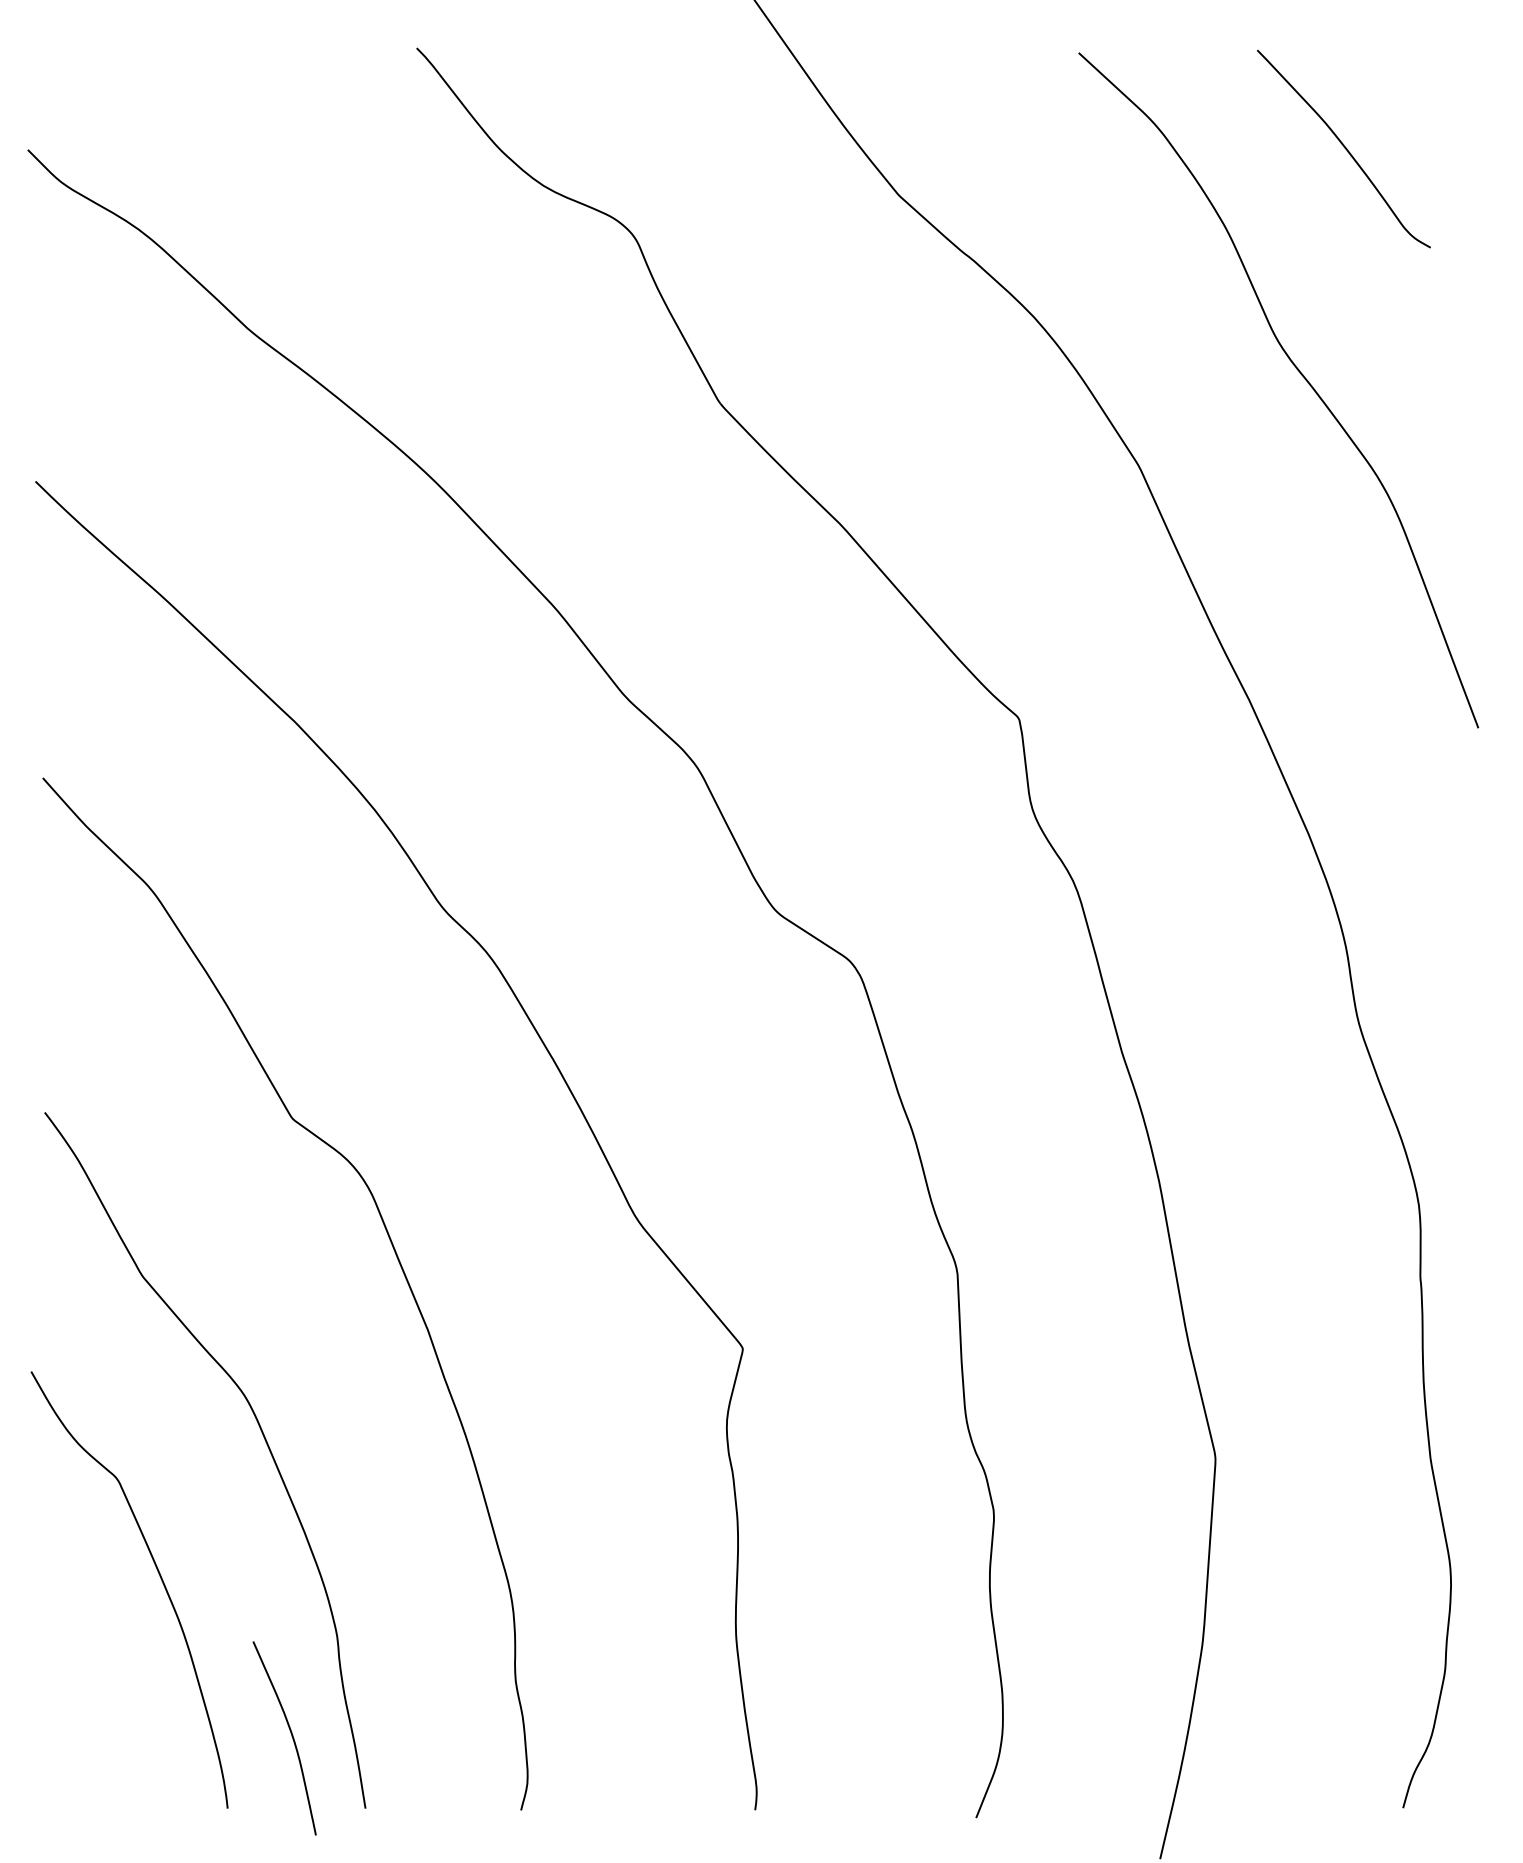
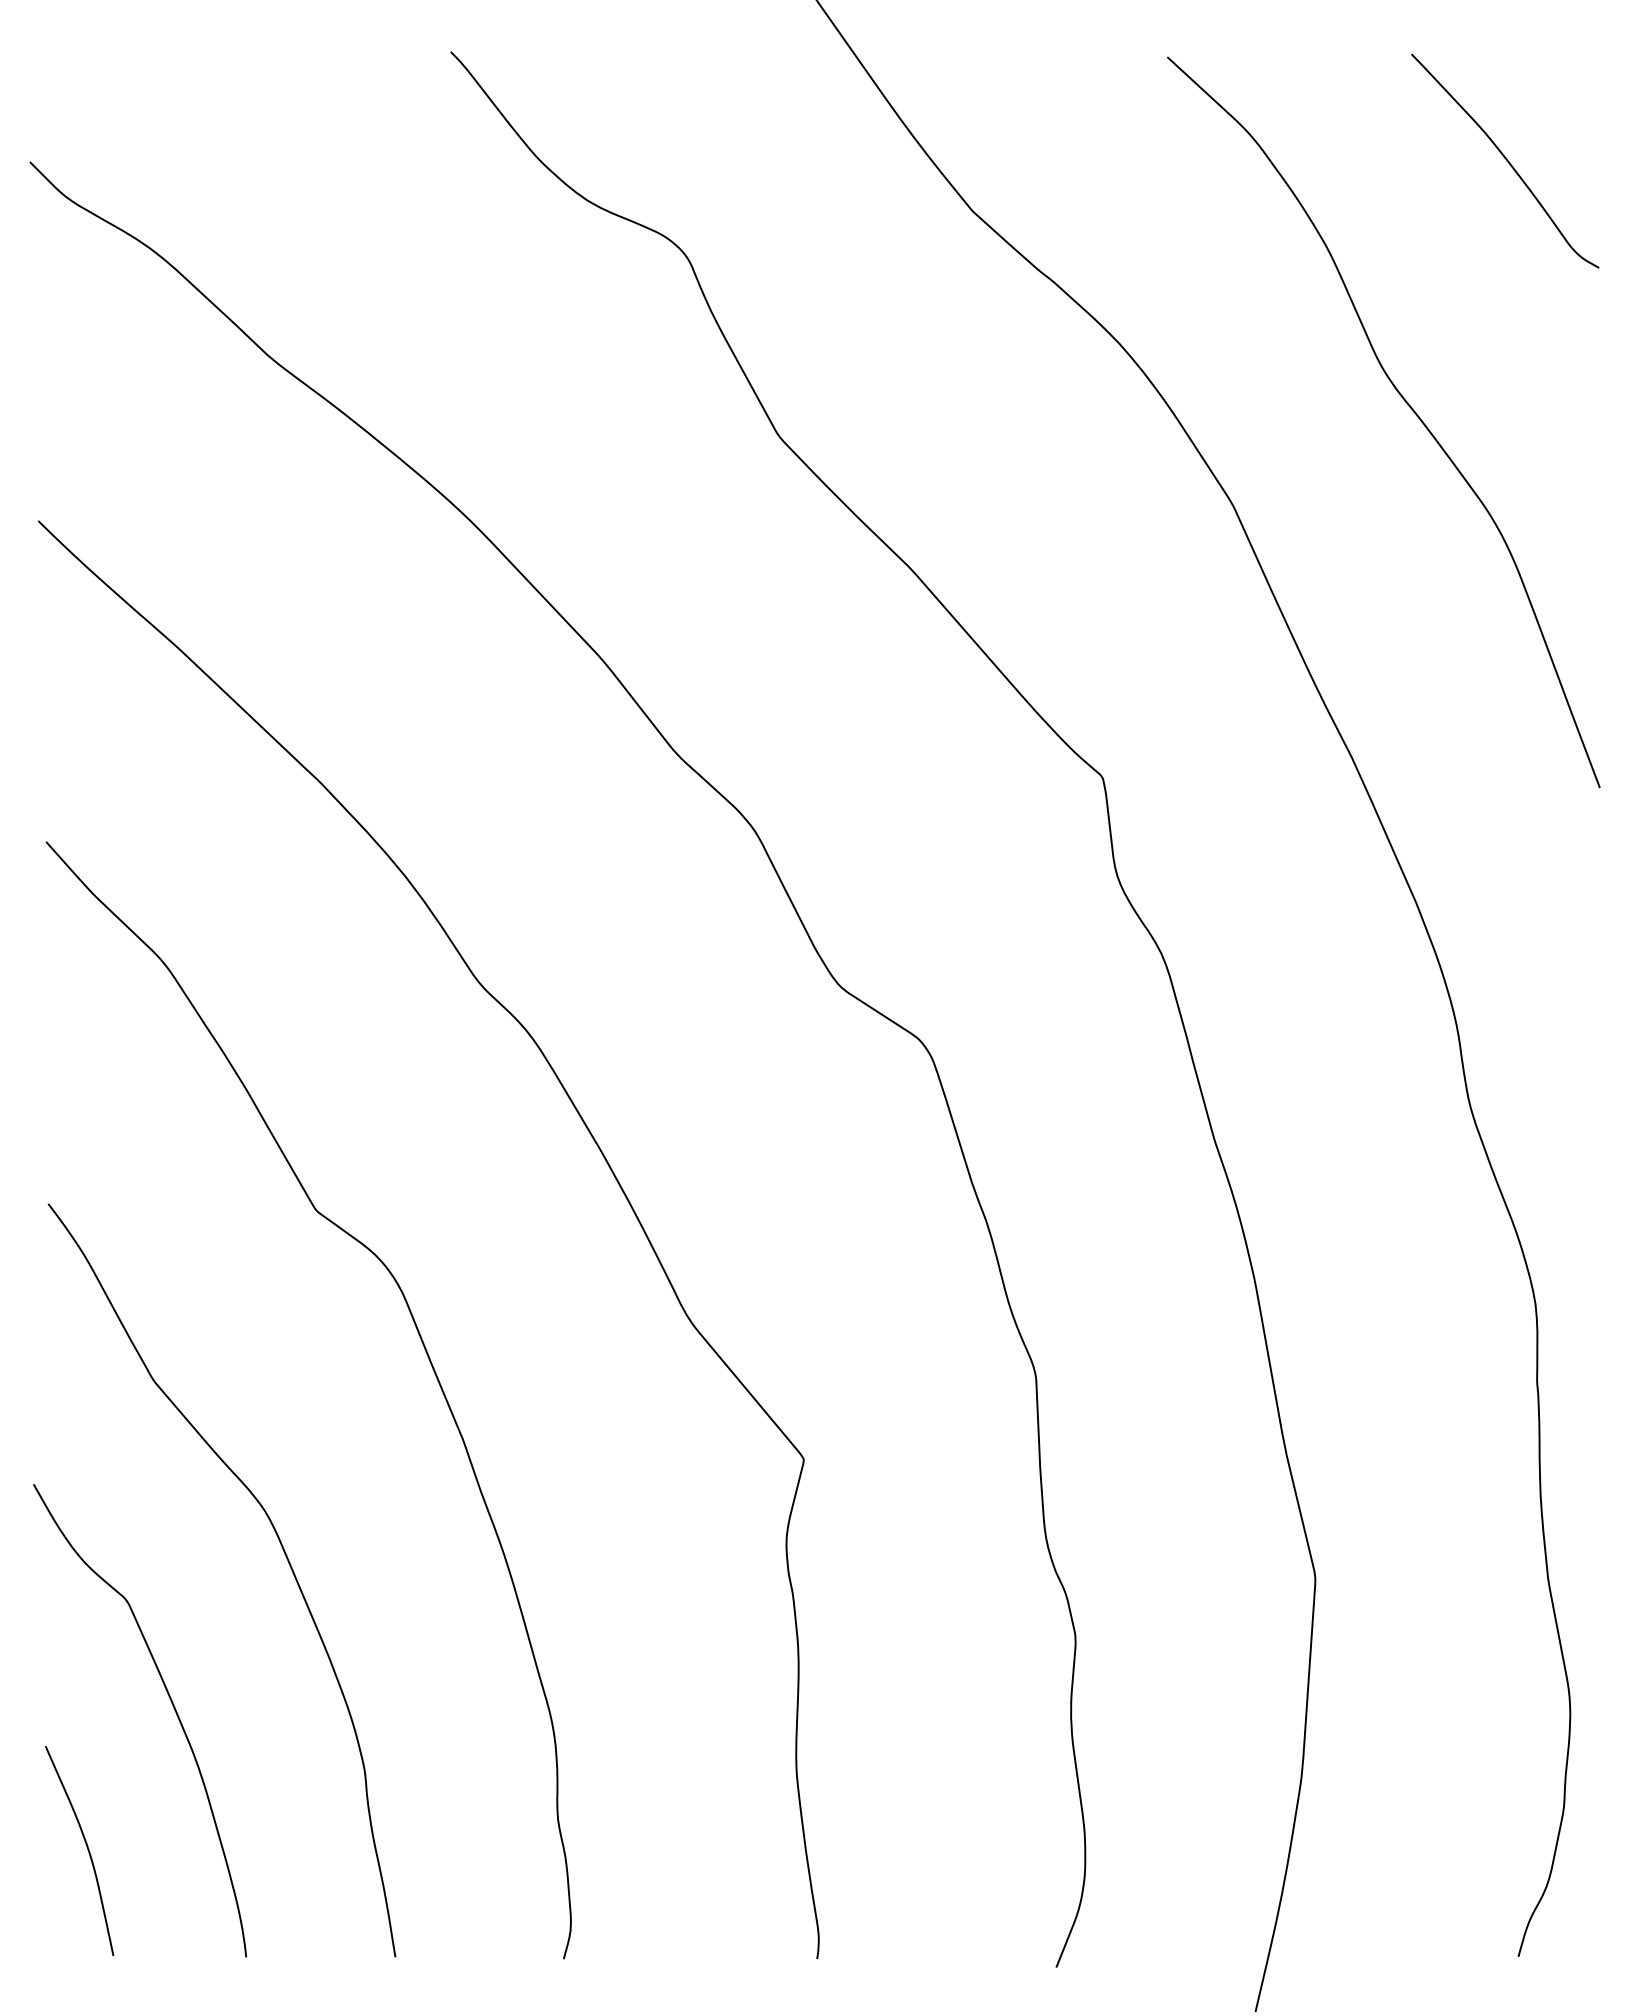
curve: (1344, 148) -> (1505, 160), moved
curve: (291, 1736) -> (86, 1848), moved

